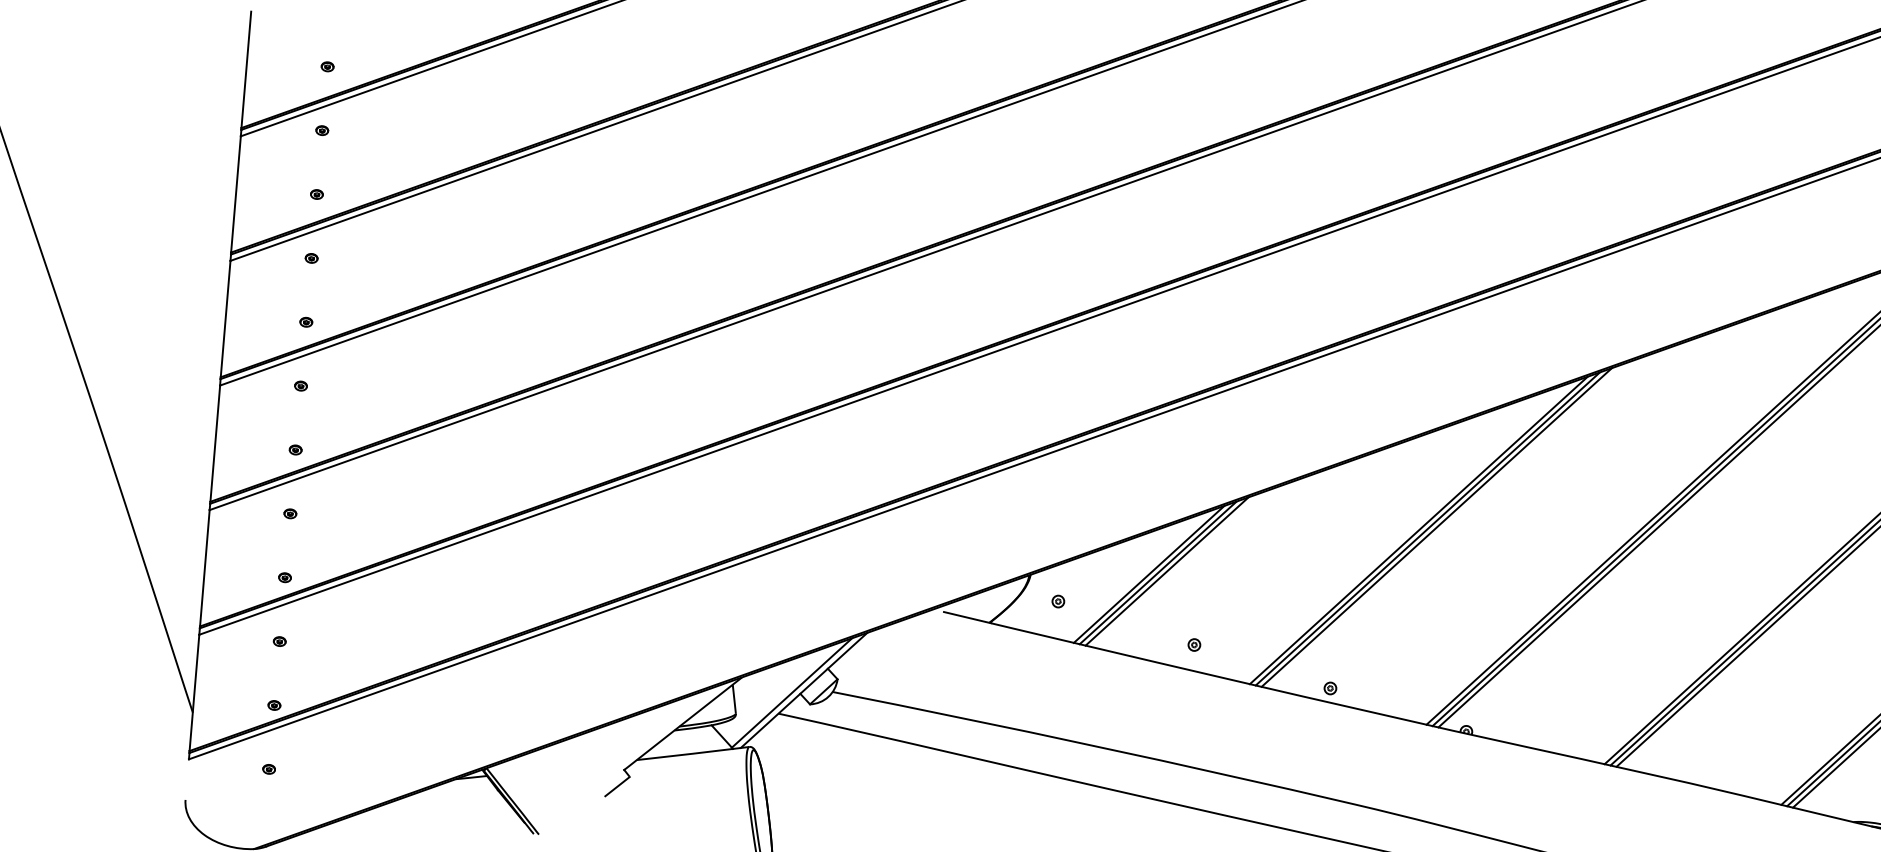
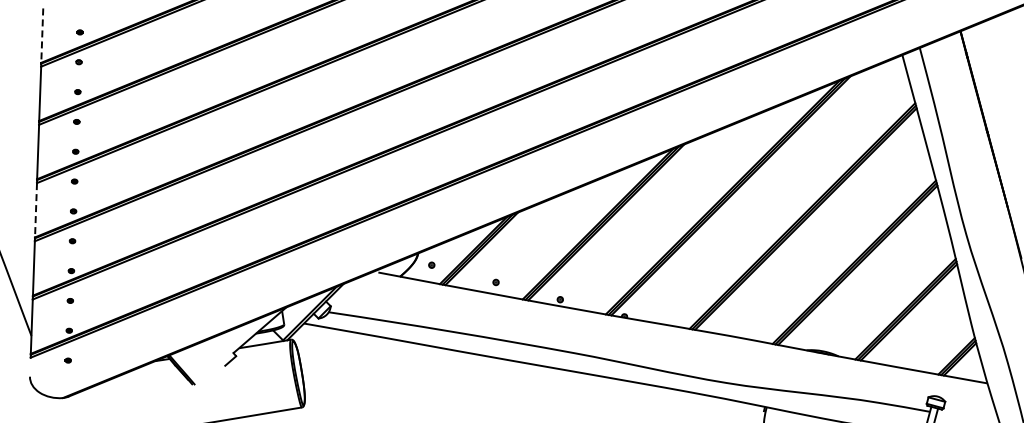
line: (246, 71) -> (42, 36), solid -> dashed
line: (216, 444) -> (36, 210), solid -> dashed

